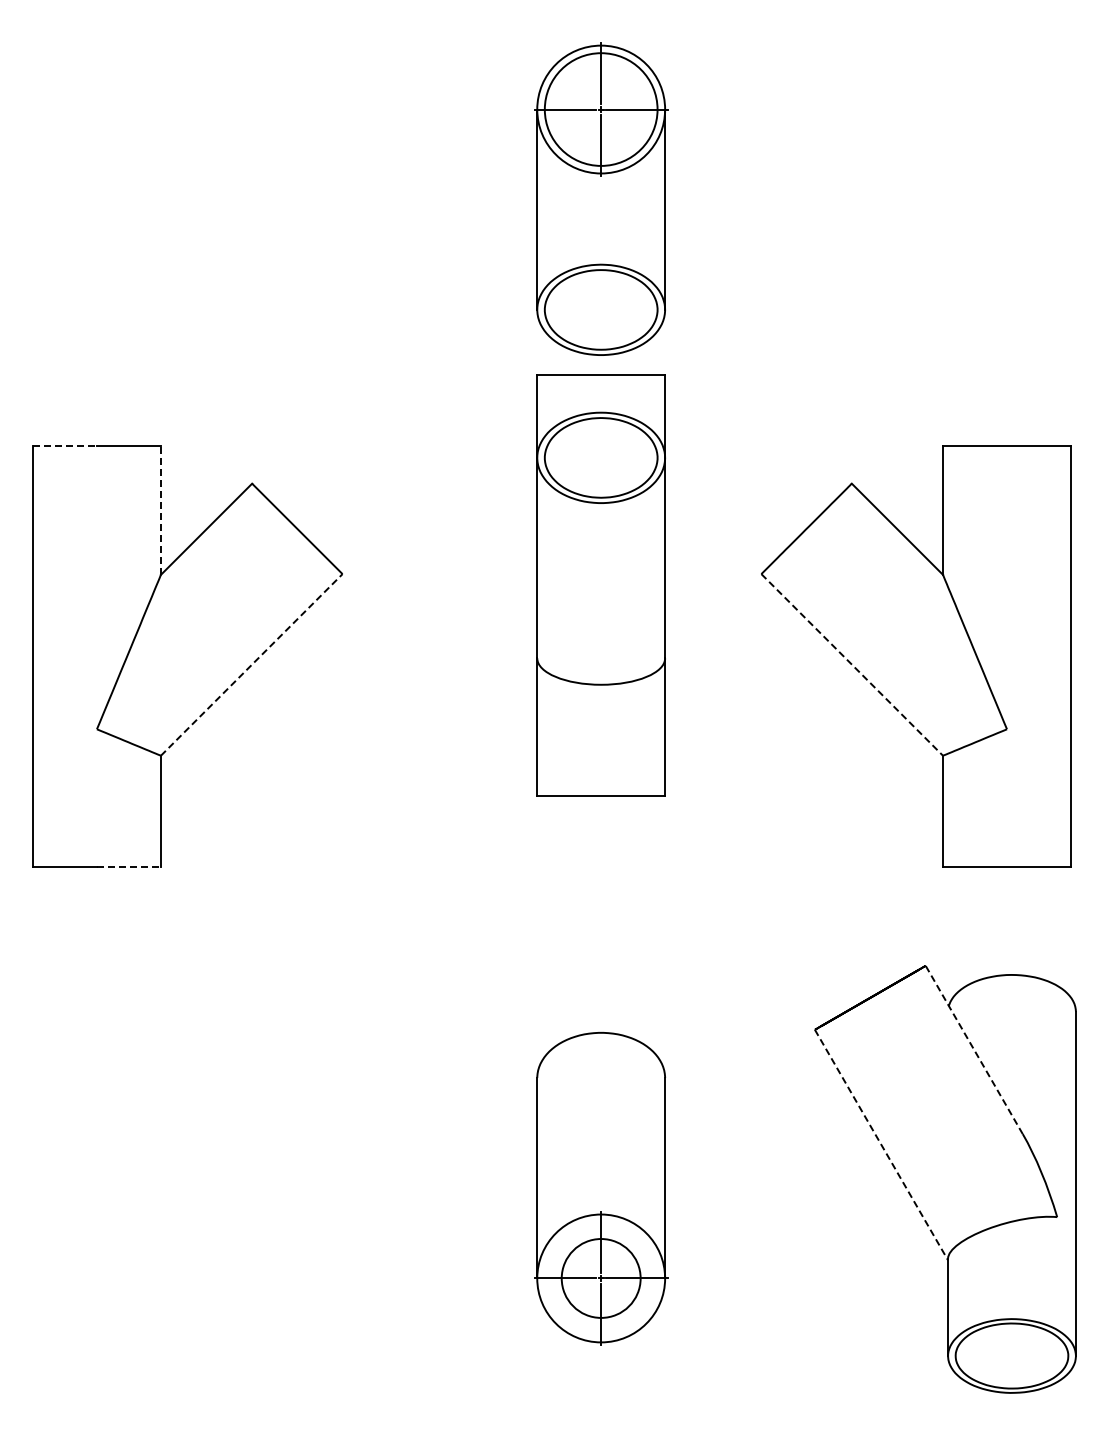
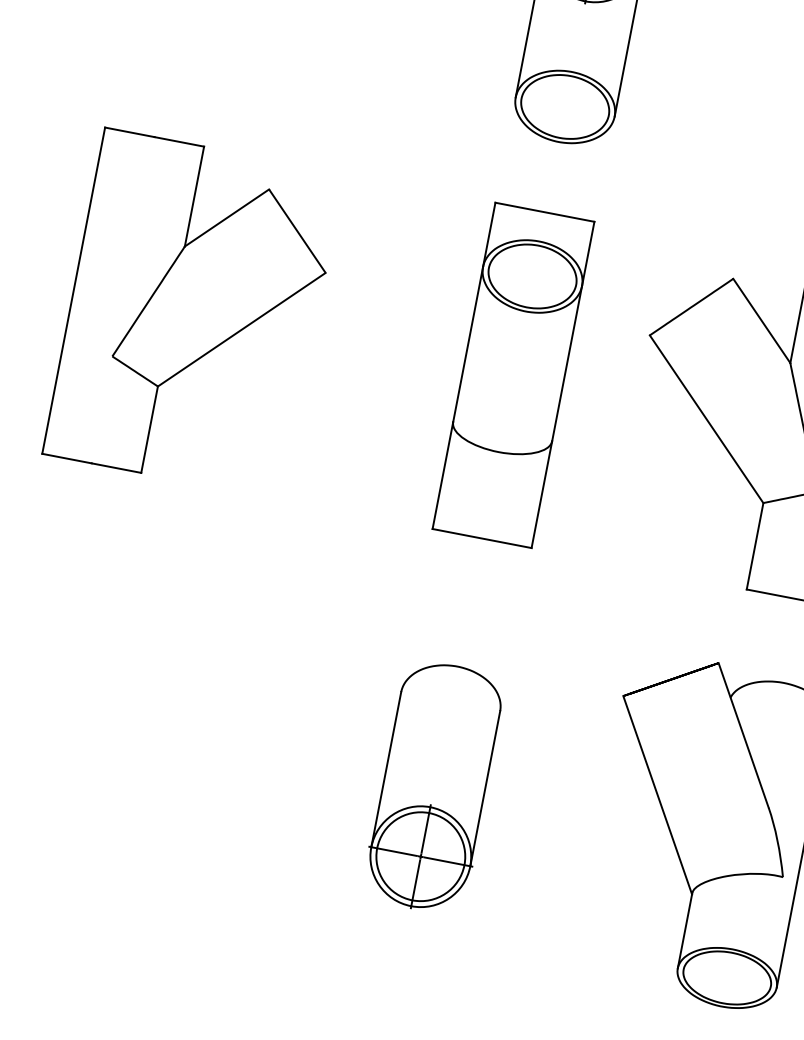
line: (64, 445) -> (129, 131), dashed -> solid
line: (160, 510) -> (194, 196), dashed -> solid
part: (600, 585) -> (513, 375), moved
line: (252, 664) -> (242, 329), dashed -> solid
line: (852, 665) -> (706, 419), dashed -> solid
line: (128, 867) -> (116, 468), dashed -> solid
line: (973, 1049) -> (743, 734), dashed -> solid
line: (881, 1145) -> (657, 795), dashed -> solid
circle: (600, 1278) -> (420, 856), size x1.43

